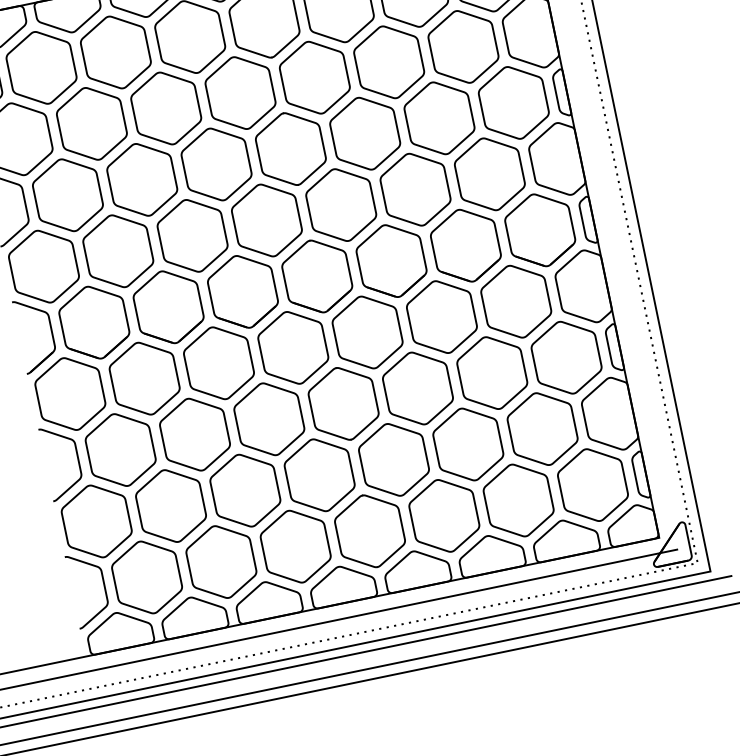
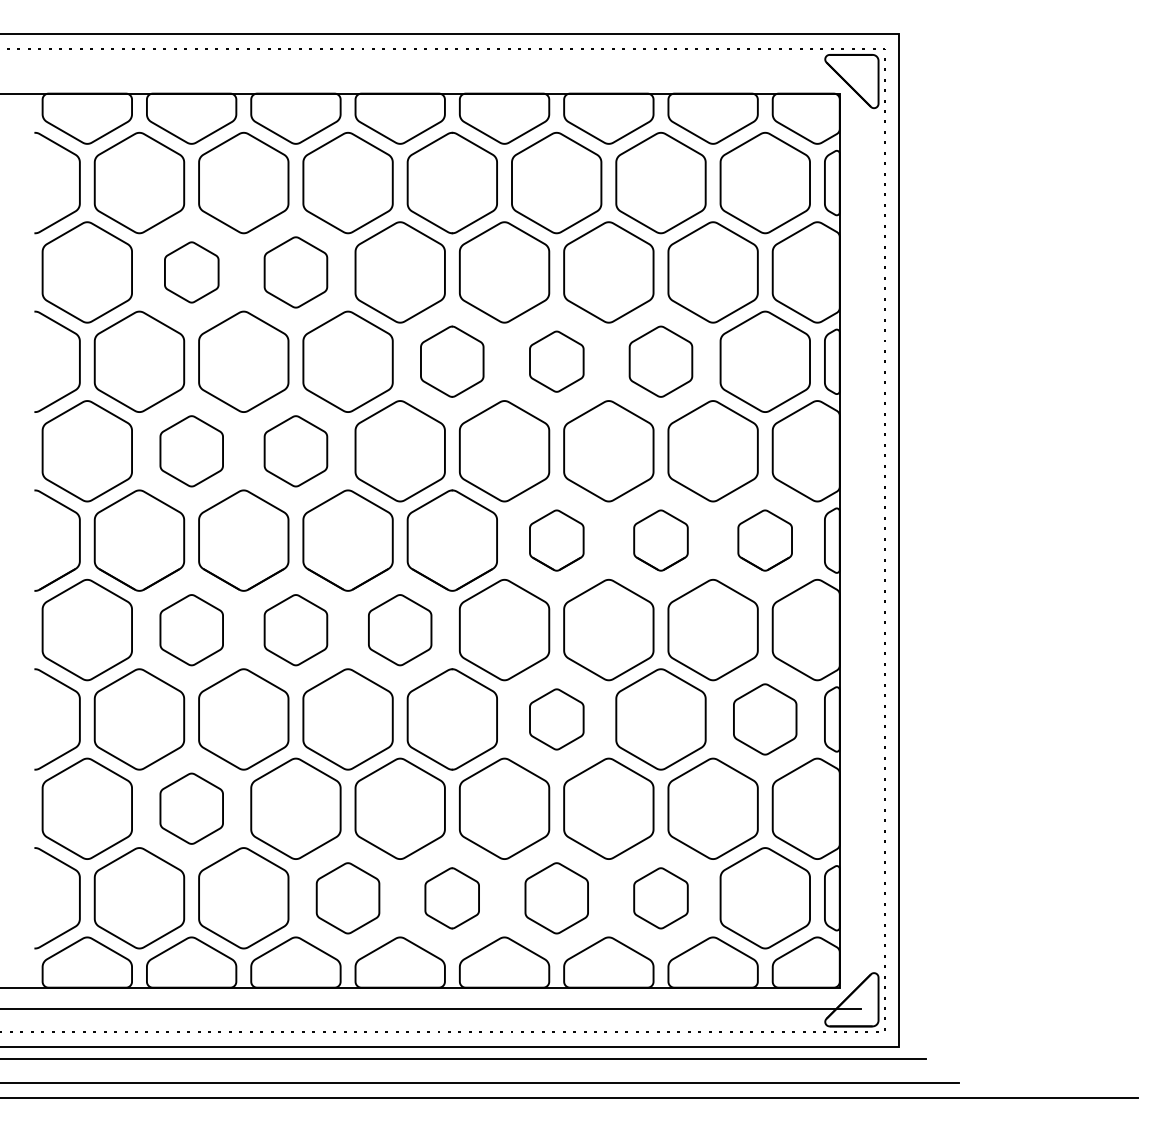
part: (165, 108) -> (295, 272), size x0.7
part: (439, 118) -> (660, 361), size x0.7
part: (91, 123) -> (191, 272), size x0.6
part: (365, 133) -> (556, 361), size x0.6
part: (290, 148) -> (451, 361), size x0.7
part: (539, 230) -> (764, 540), size x0.6
part: (192, 236) -> (295, 451), size x0.7
part: (465, 245) -> (660, 540), size x0.6
part: (118, 251) -> (191, 451), size x0.7
part: (391, 261) -> (556, 540), size x0.6
part: (292, 348) -> (399, 630), size x0.7
part: (566, 357) -> (764, 719), size x0.7
part: (218, 363) -> (295, 630), size x0.7
part: (144, 379) -> (191, 630), size x0.7
part: (417, 388) -> (556, 719), size x0.6
part: (518, 500) -> (660, 898), size x0.6
part: (170, 505) -> (191, 808), size x0.7
part: (444, 516) -> (556, 898), size x0.7
part: (369, 531) -> (451, 898), size x0.6
part: (295, 546) -> (347, 898), size x0.7

